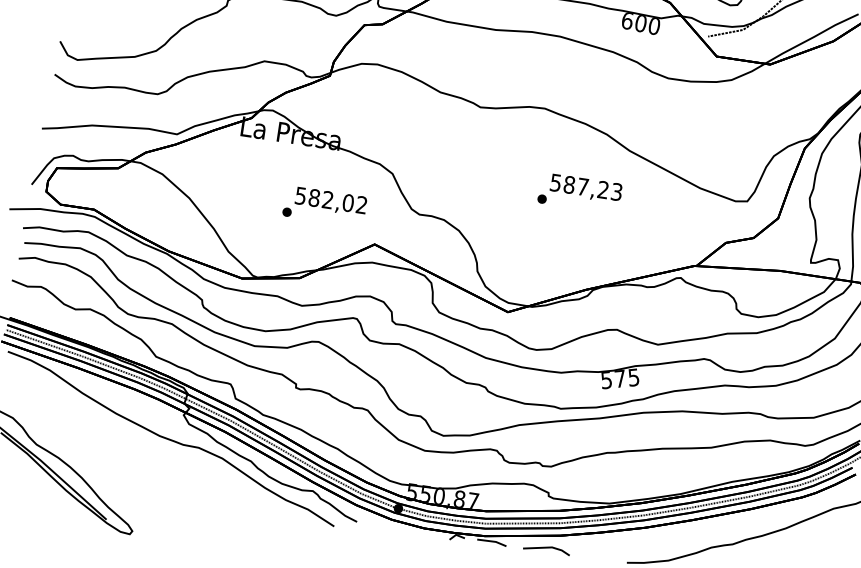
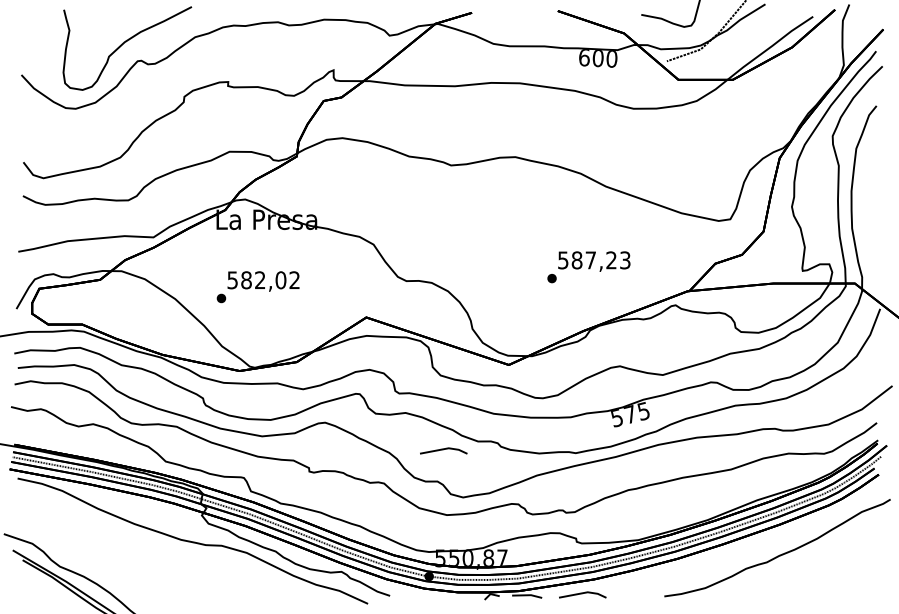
text: (579, 193) -> (588, 267), moved
text: (324, 206) -> (257, 287), moved
line: (431, 386) -> (443, 450), added

